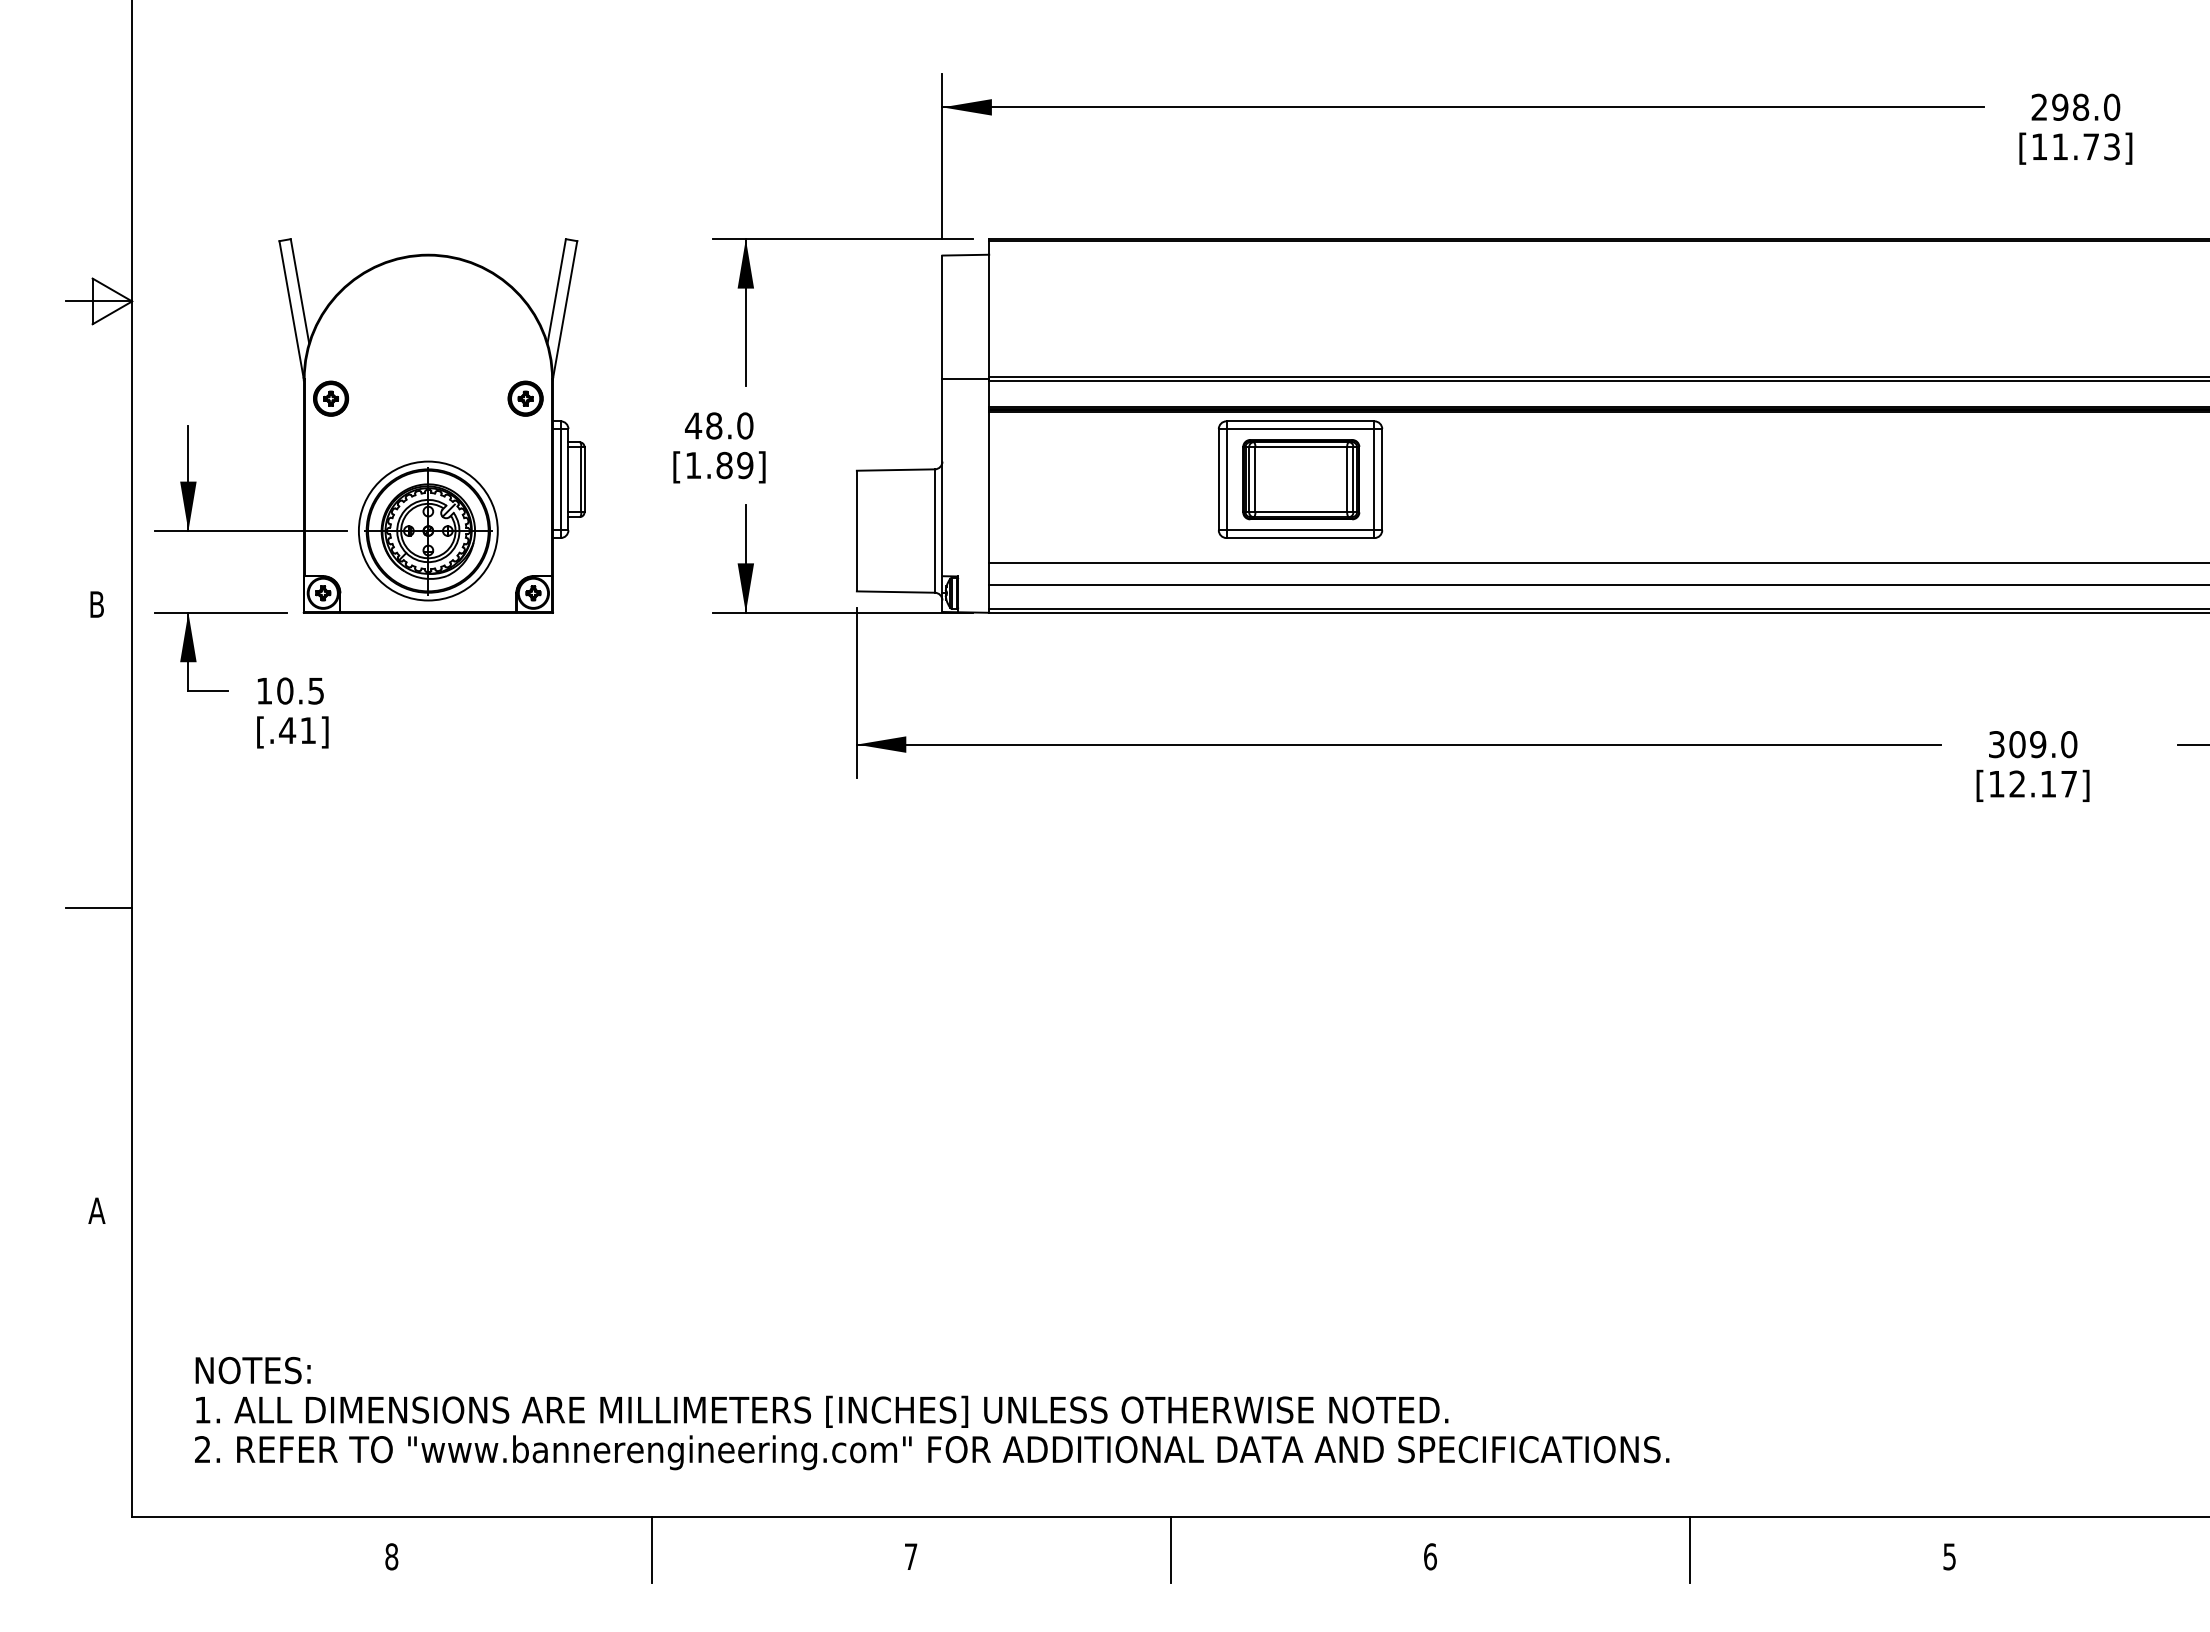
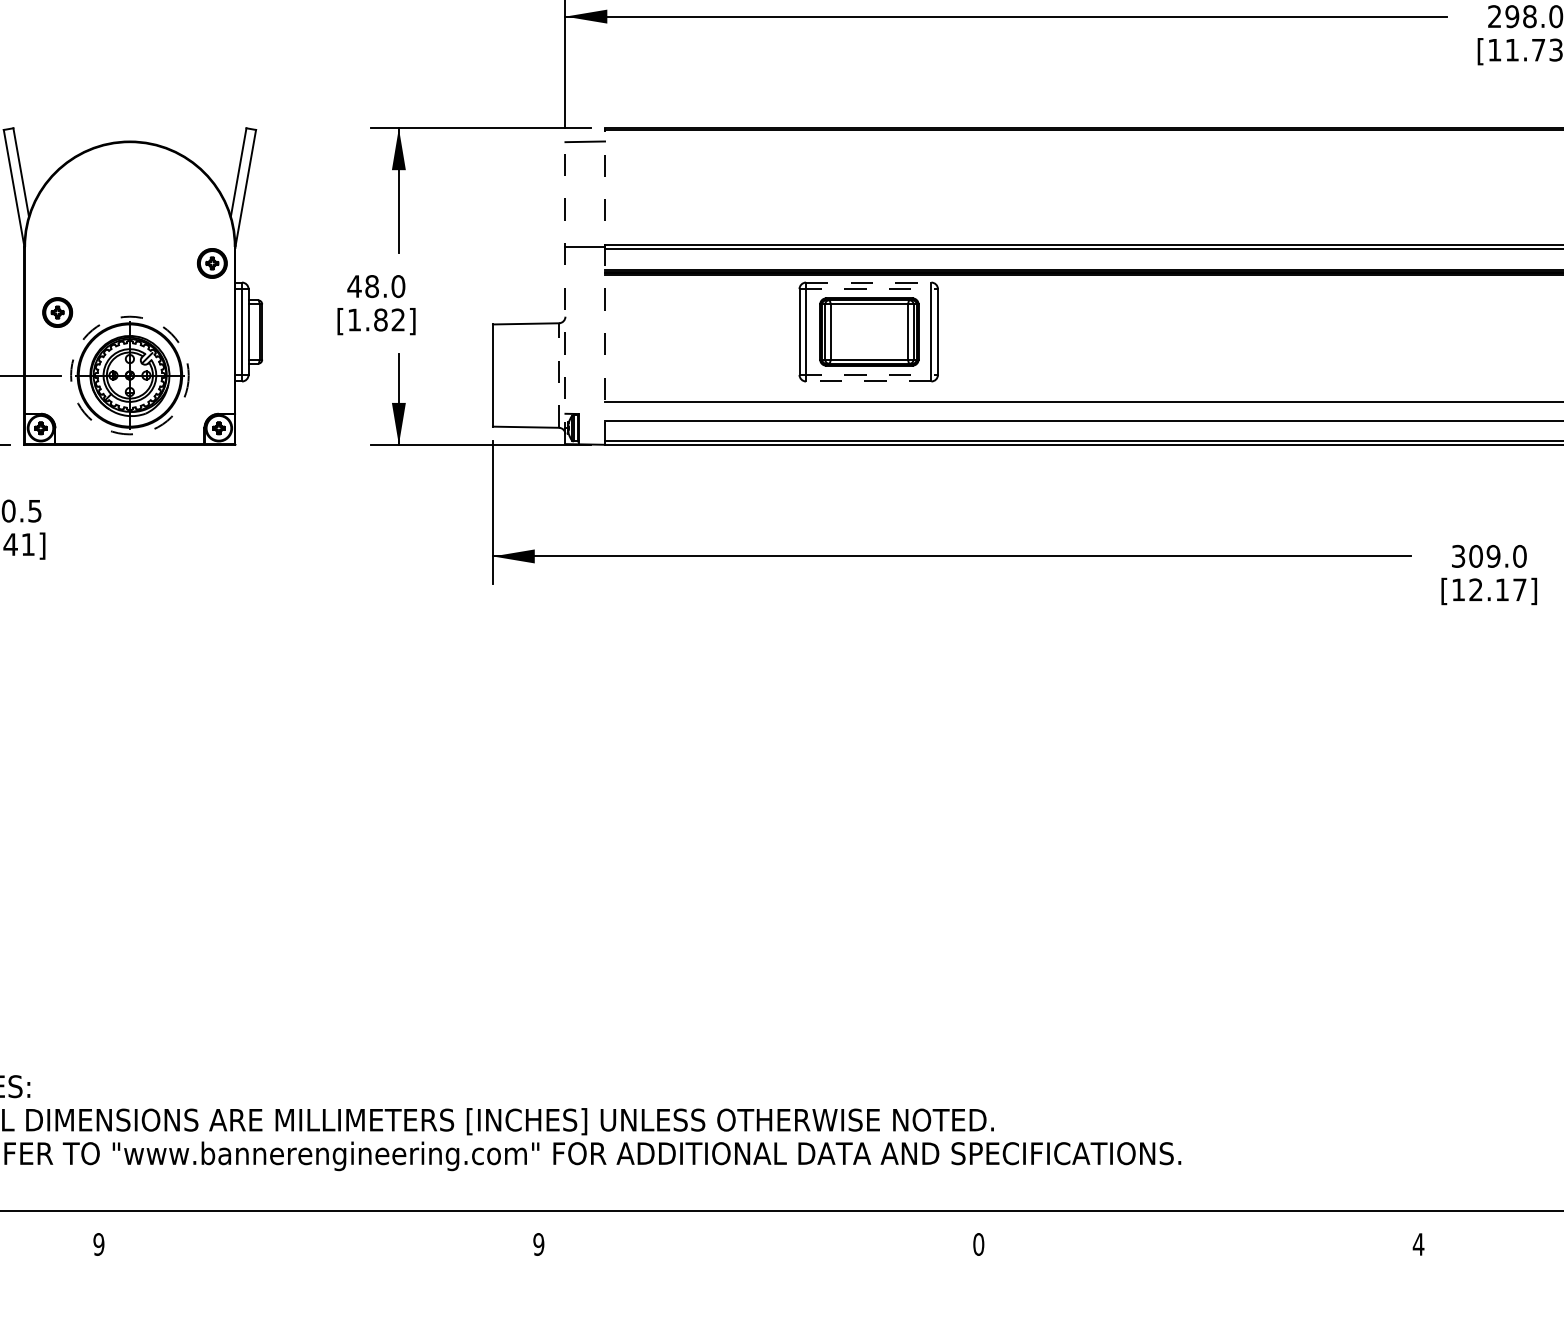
part: (331, 398) -> (58, 312), moved
line: (1300, 421) -> (868, 282), solid -> dashed
line: (989, 425) -> (605, 286), solid -> dashed
line: (1300, 429) -> (868, 289), solid -> dashed
line: (942, 433) -> (565, 292), solid -> dashed
text: (745, 465) -> (398, 320), [1.89] -> [1.82]
circle: (427, 530) -> (129, 375), solid -> dashed
line: (1300, 530) -> (868, 375), solid -> dashed
line: (934, 531) -> (558, 375), solid -> dashed
line: (1300, 538) -> (868, 381), solid -> dashed
line: (651, 1550) -> (318, 1239), removed
line: (1170, 1550) -> (758, 1239), removed
line: (1690, 1550) -> (1199, 1239), removed
text: (391, 1556) -> (98, 1244), 8 -> 9
text: (910, 1556) -> (538, 1244), 7 -> 9
text: (1430, 1556) -> (978, 1244), 6 -> 0
text: (1949, 1556) -> (1418, 1244), 5 -> 4

